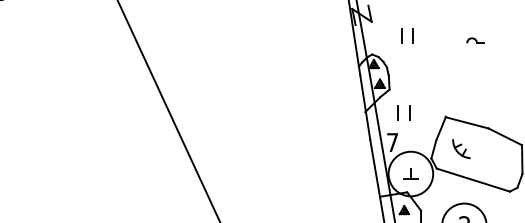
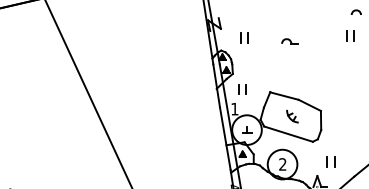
part: (474, 40) -> (289, 41), size x1.43
text: (392, 143) -> (234, 109), 7 -> 1
part: (461, 149) -> (292, 116), moved

